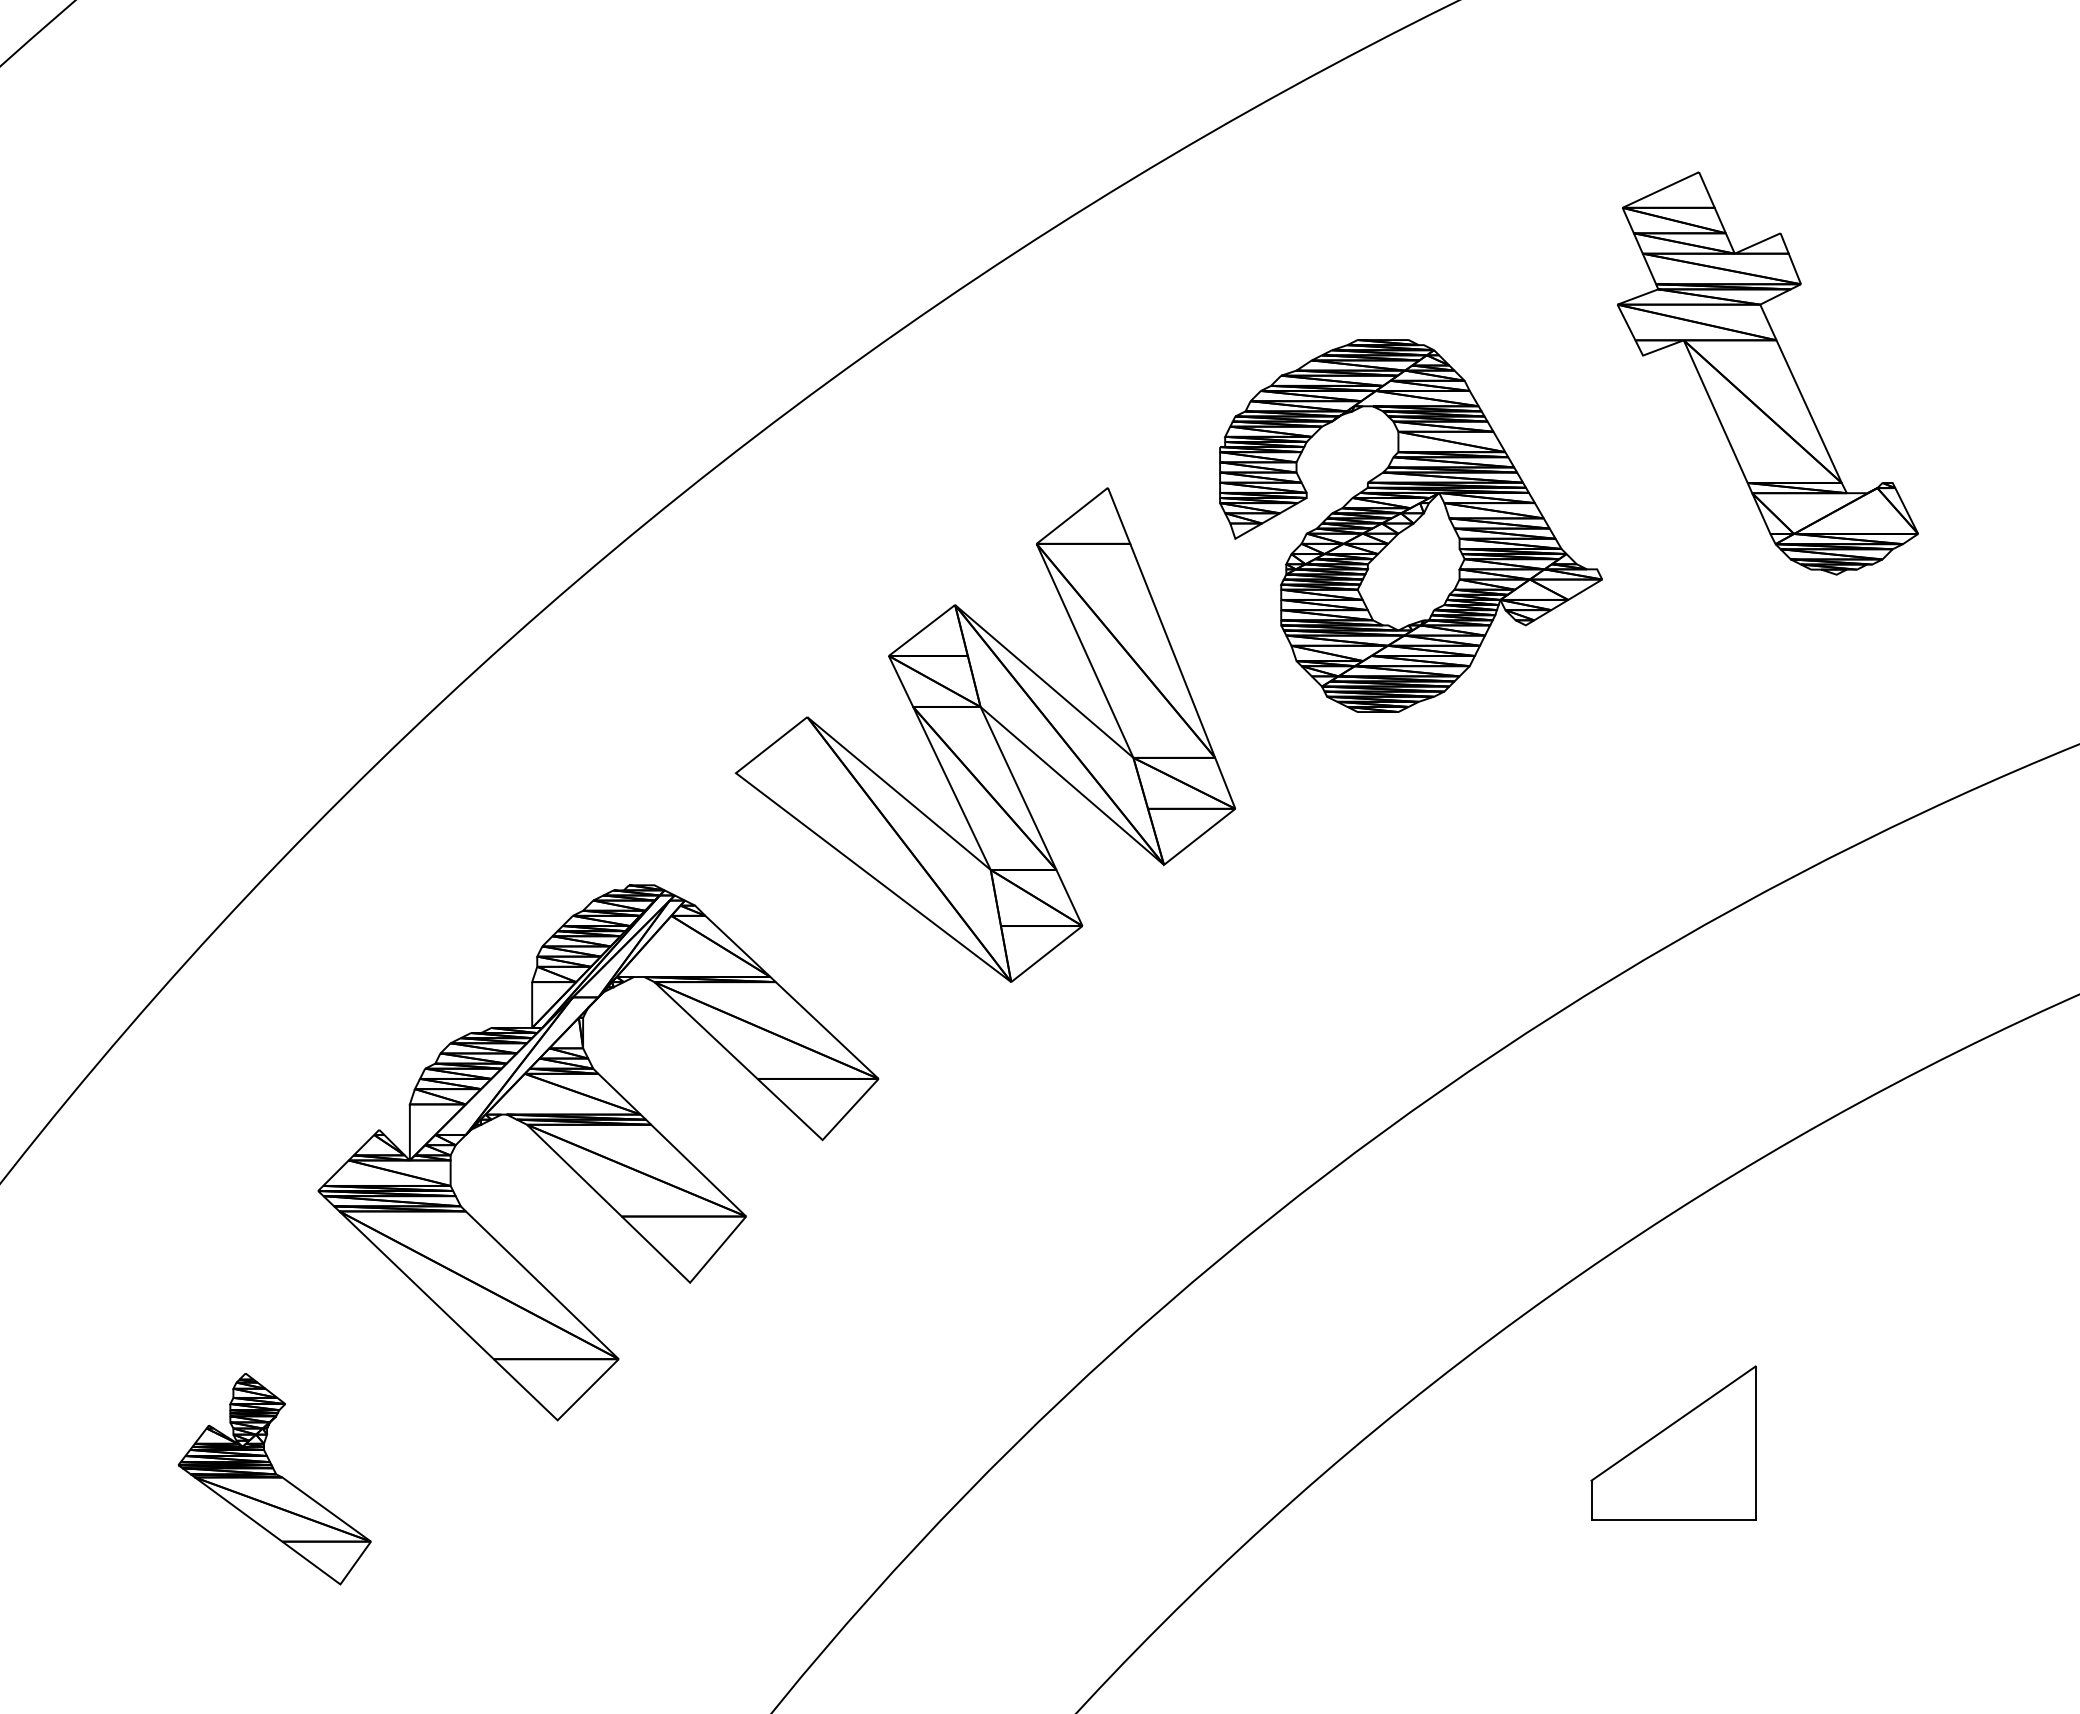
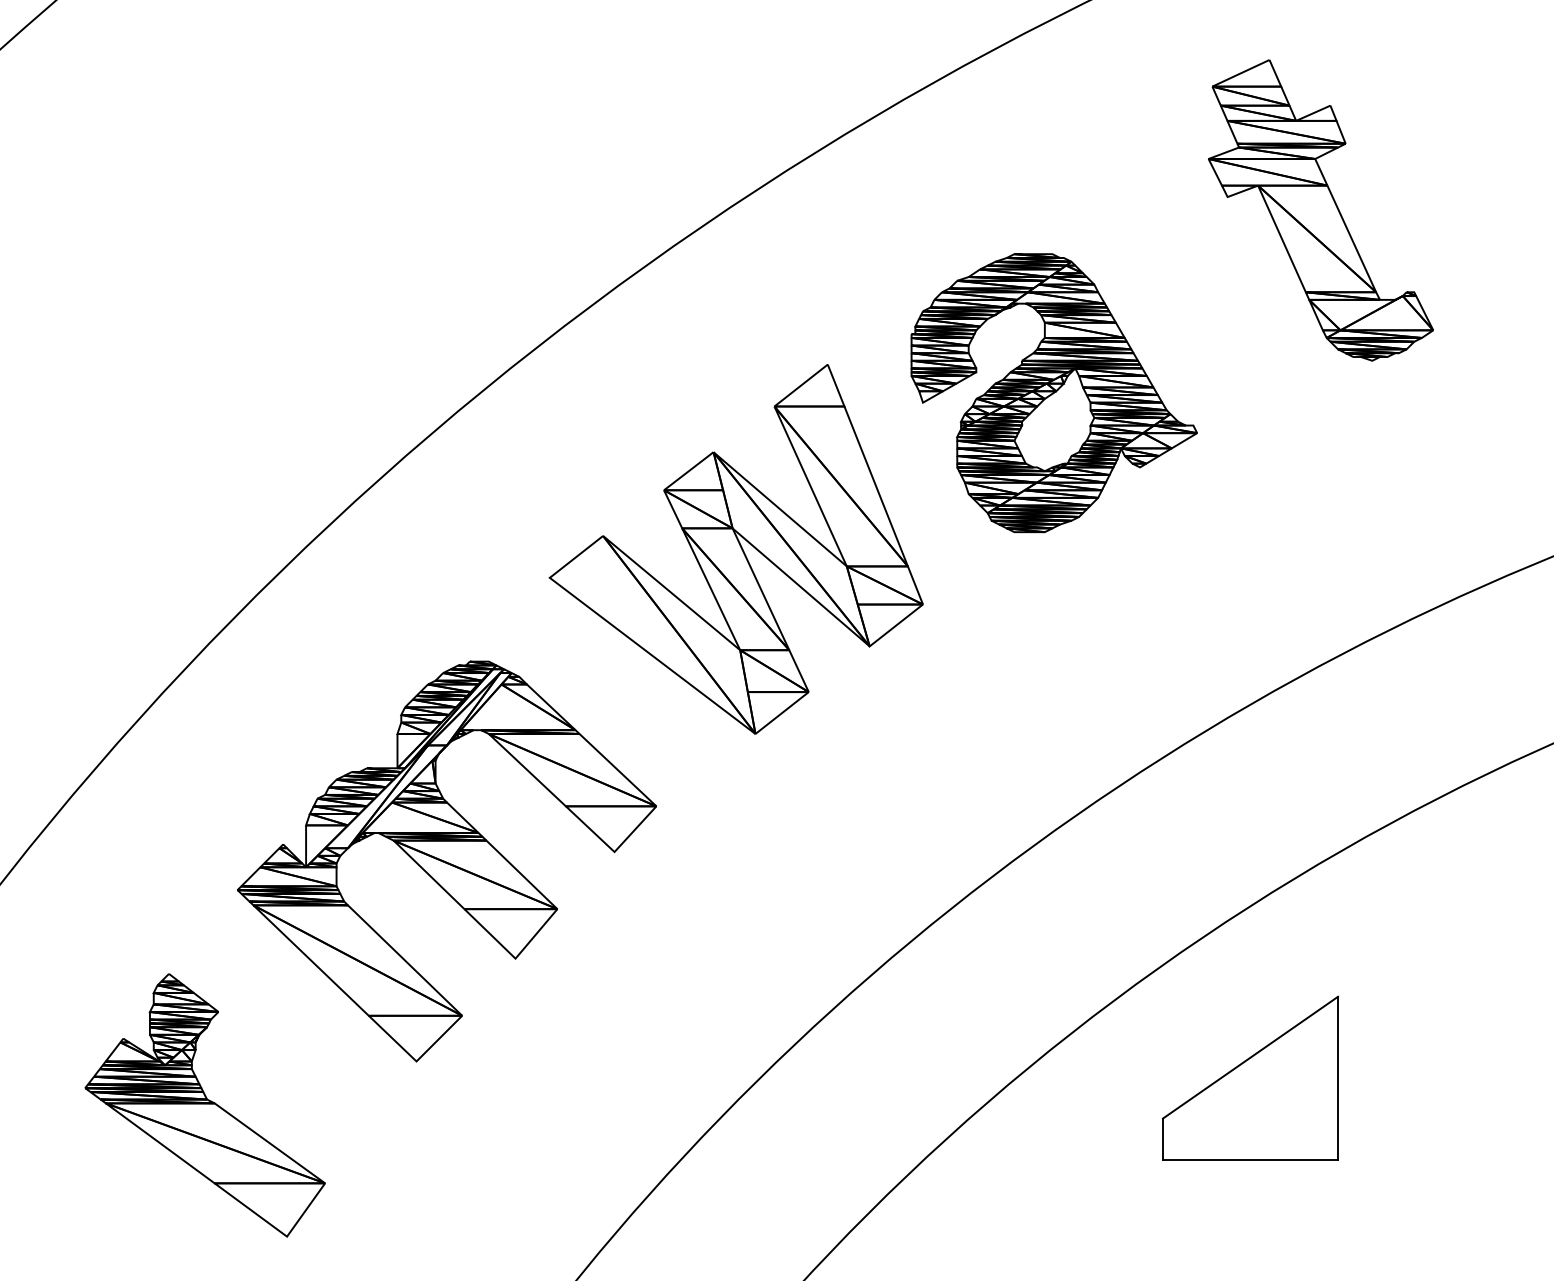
part: (1767, 373) -> (1320, 210), moved
part: (1673, 1442) -> (1250, 1078), size x1.43
part: (274, 1478) -> (204, 1104), size x1.67

